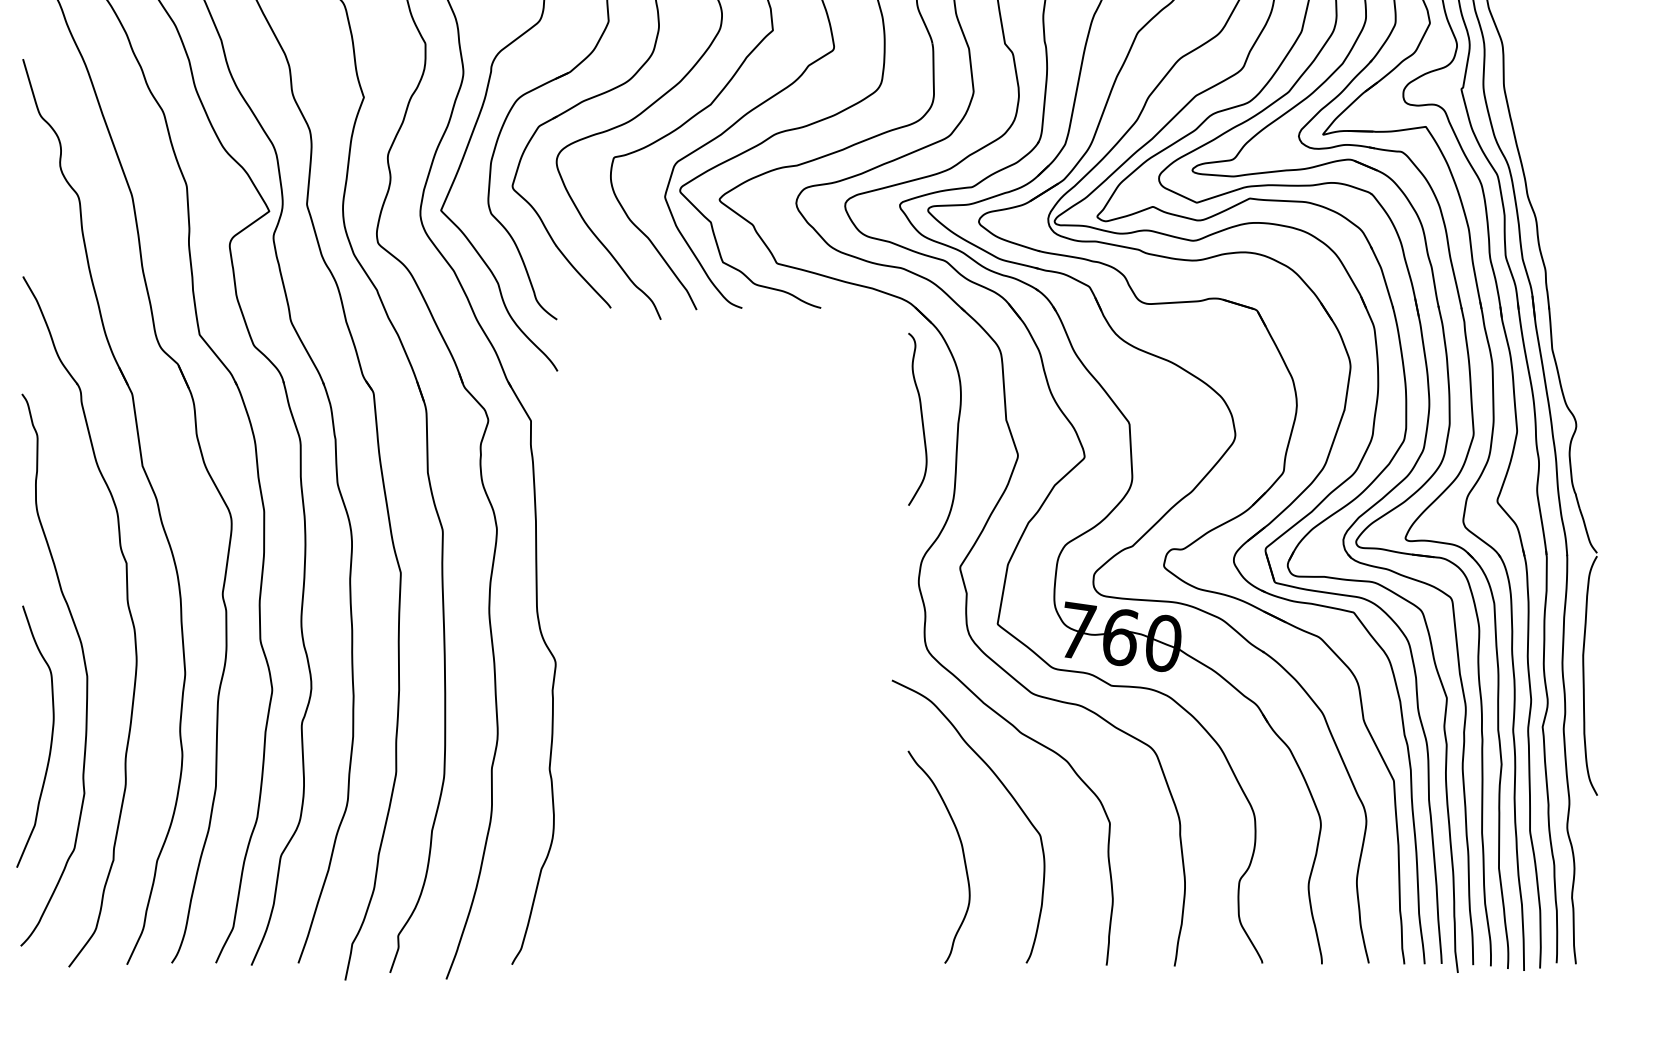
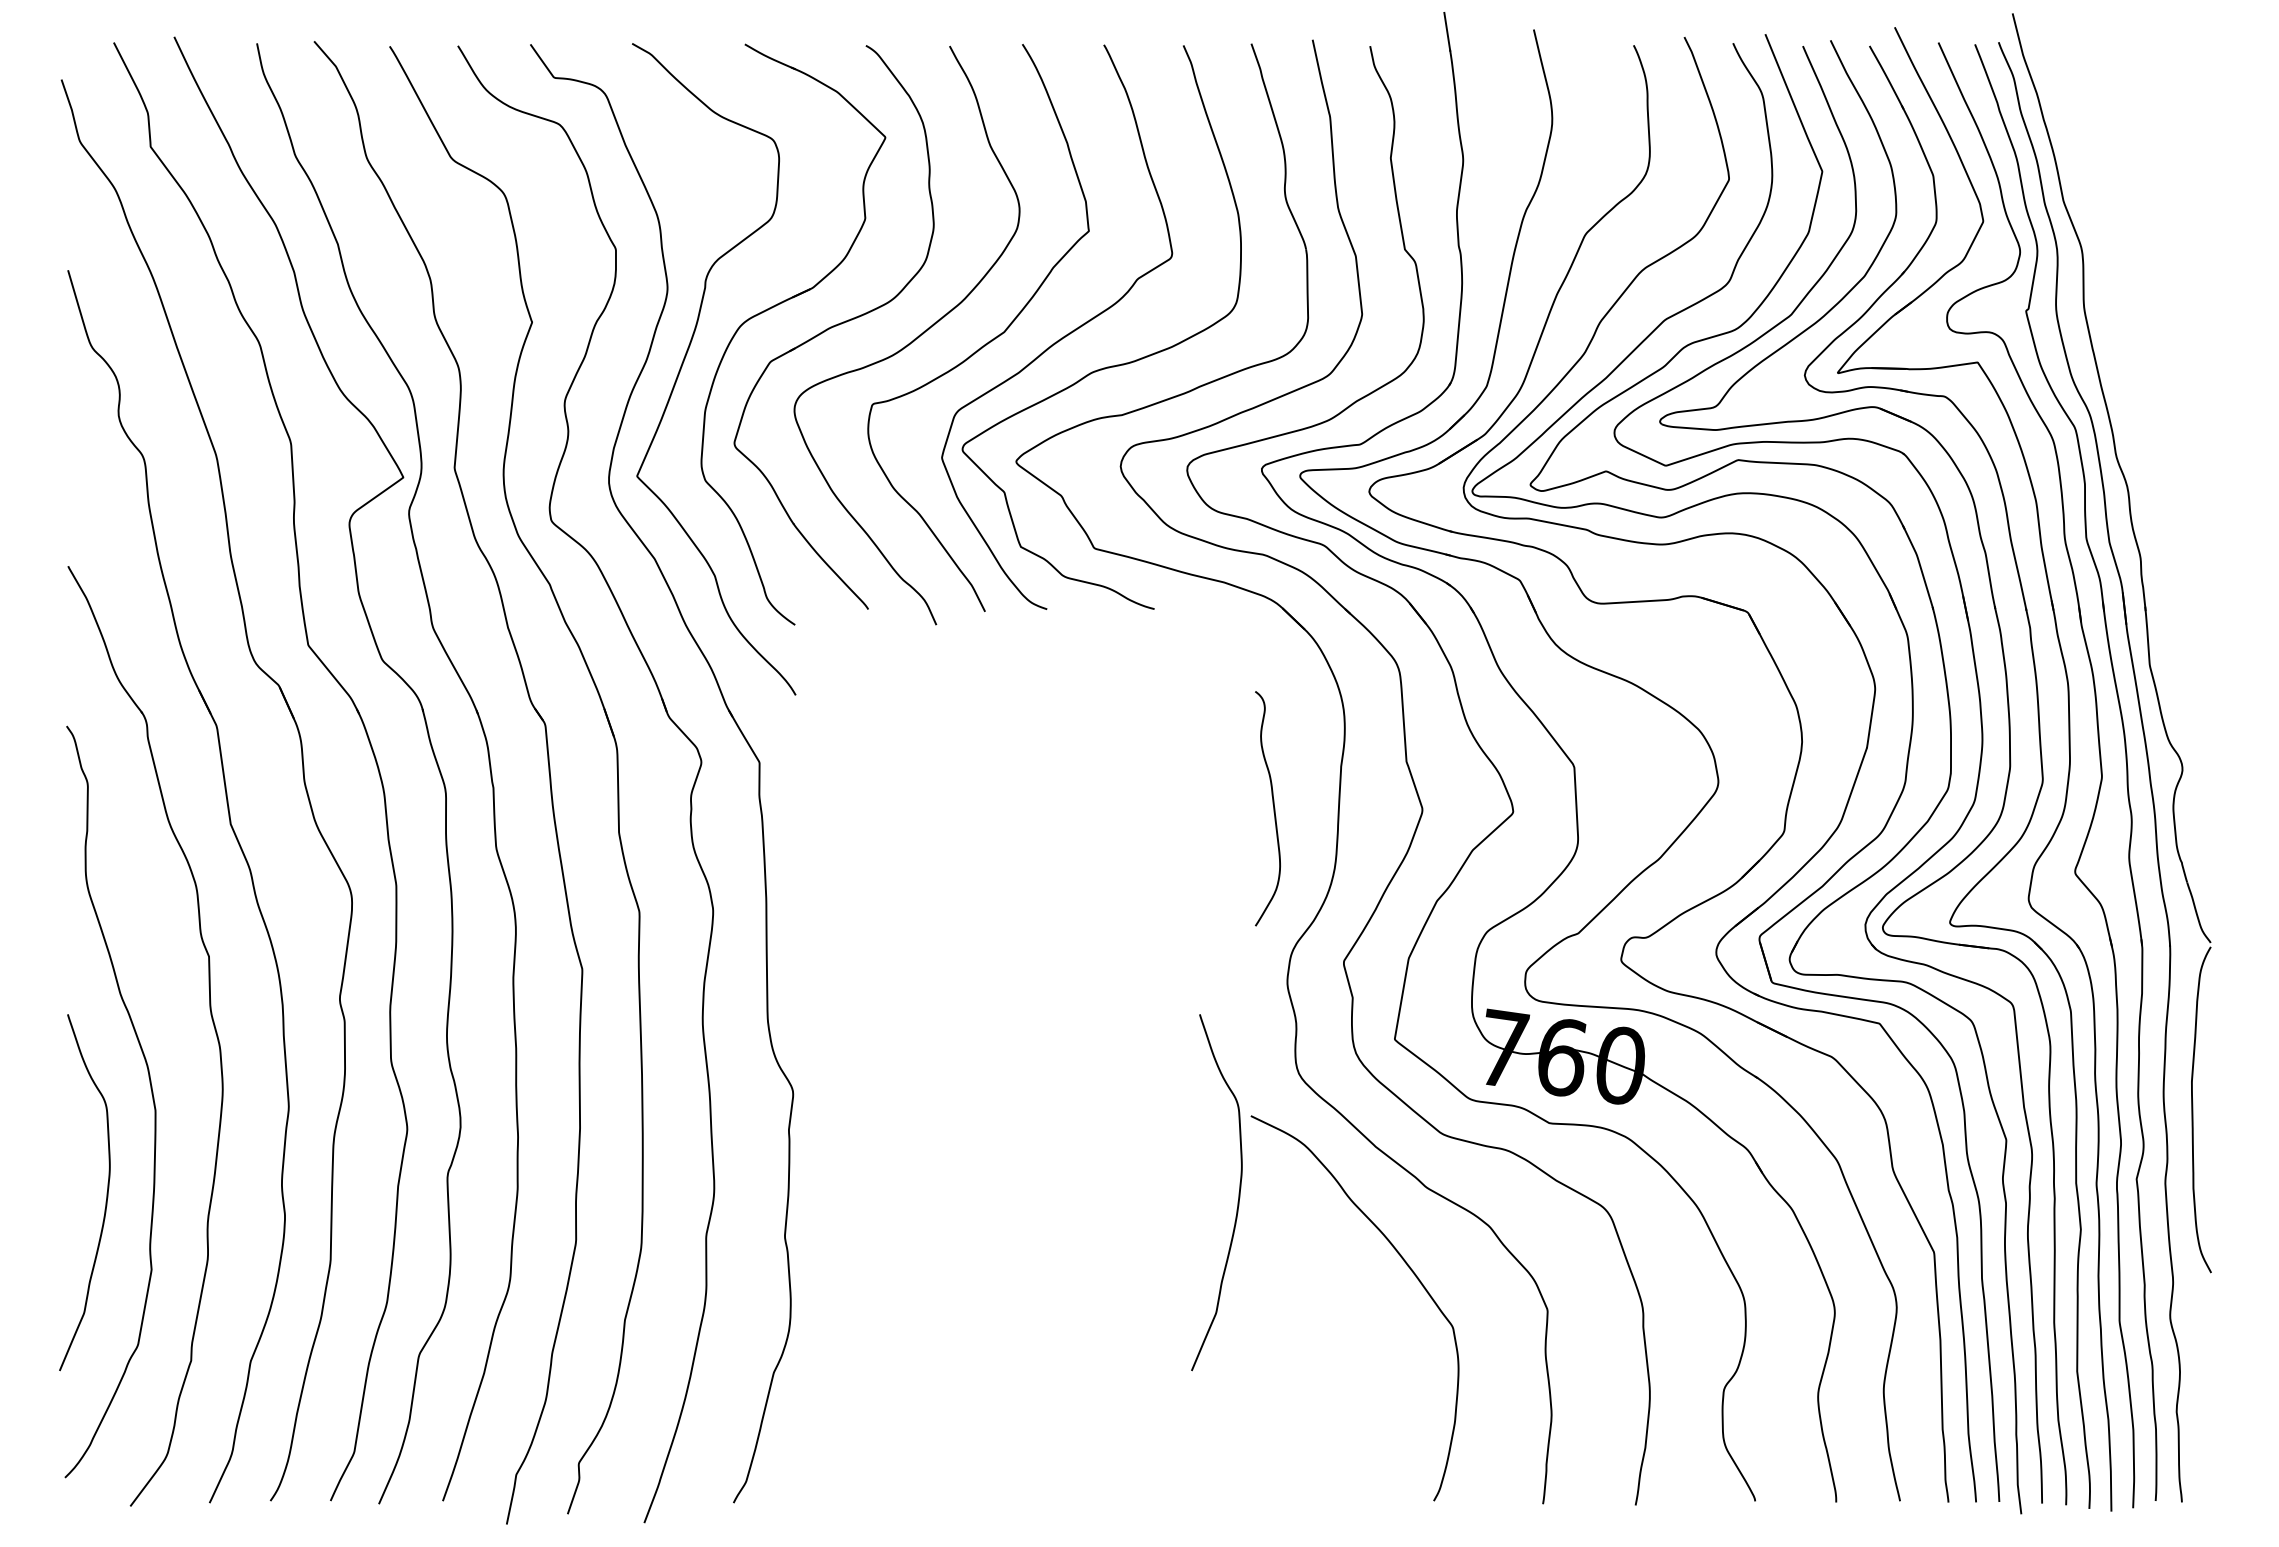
curve: (921, 419) -> (1273, 808), moved
curve: (882, 736) -> (1238, 1192), added
curve: (962, 851) -> (1346, 1348), removed

